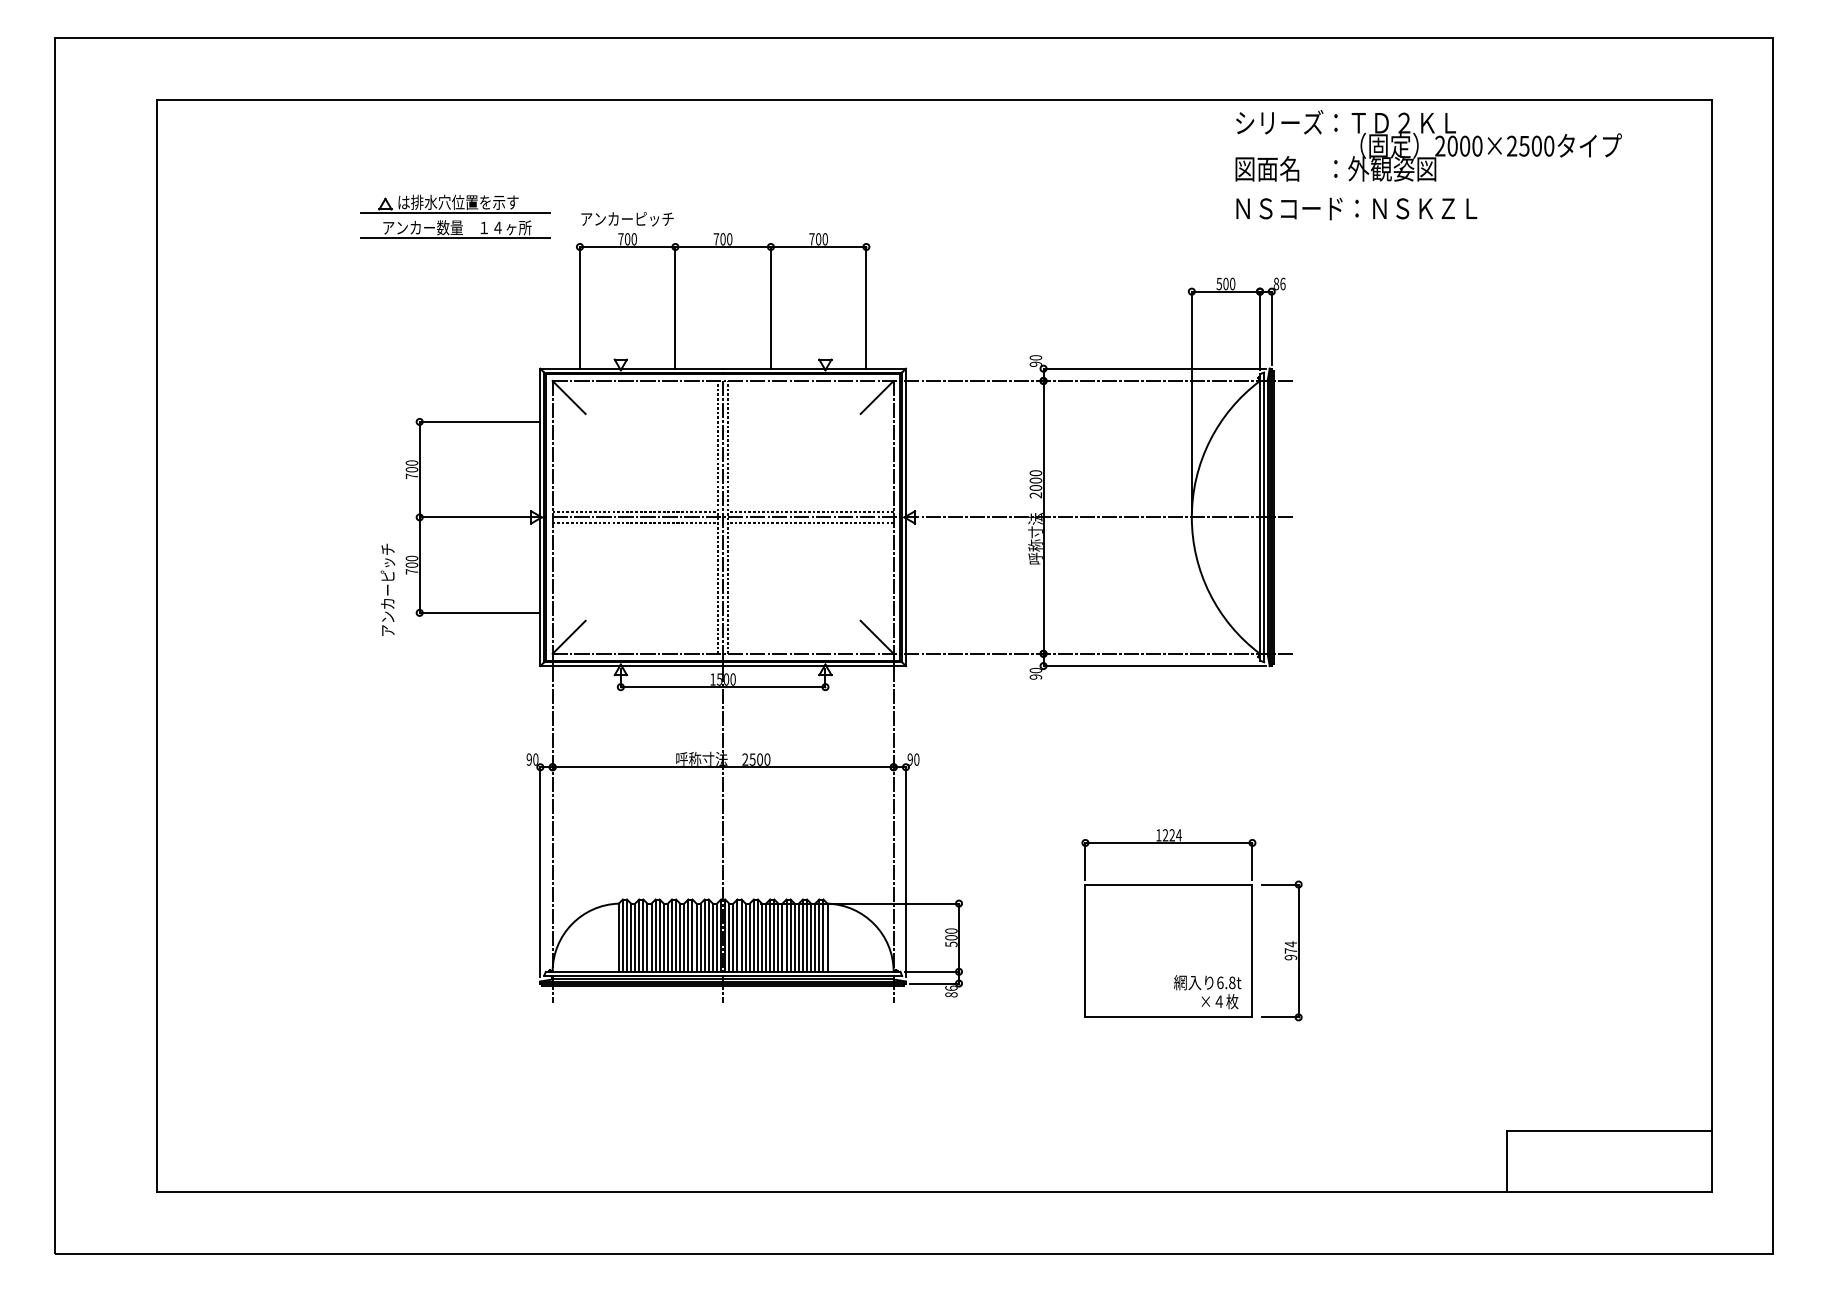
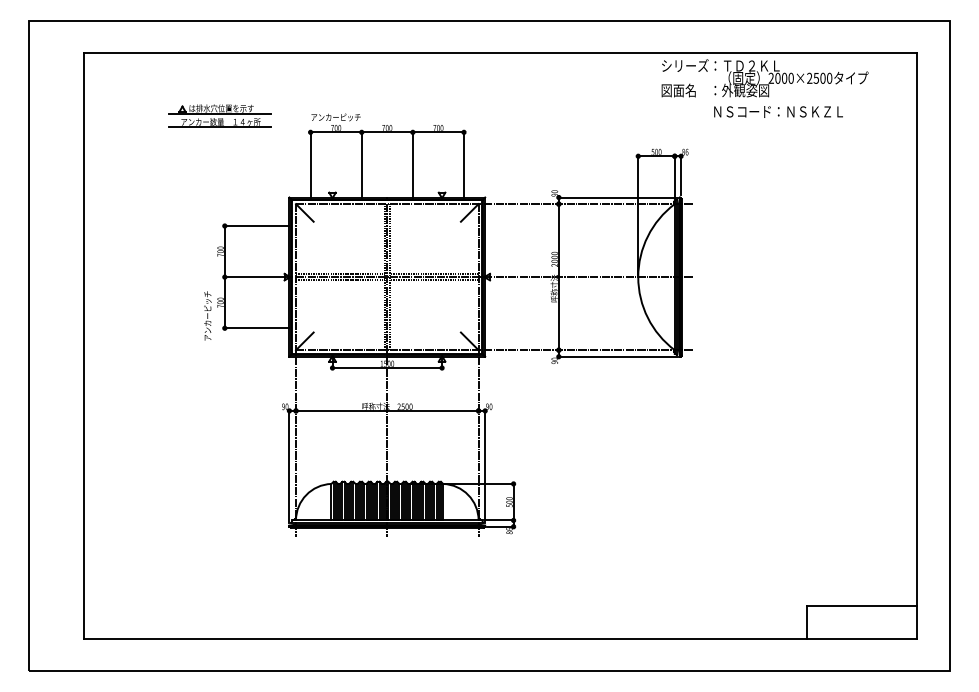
text: (1356, 208) -> (778, 111), moved
part: (454, 215) -> (219, 115), moved
part: (1190, 925) -> (637, 495), removed

